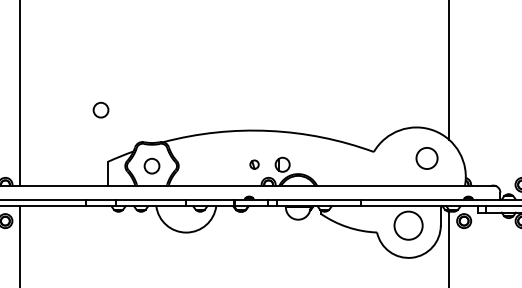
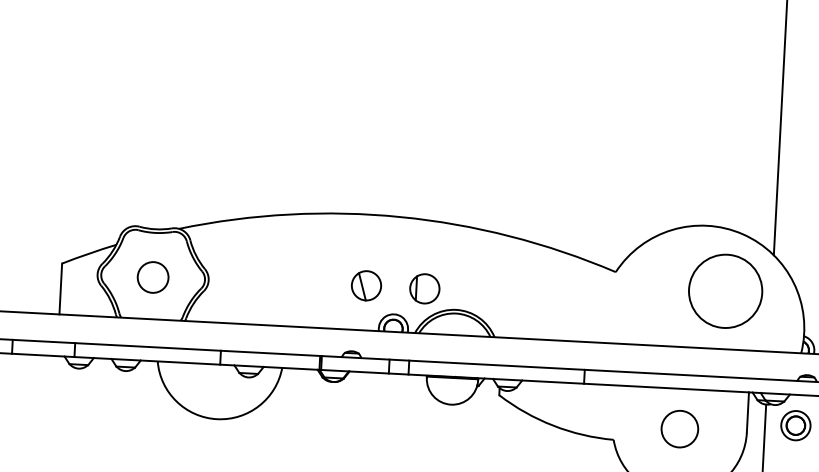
circle: (100, 109) -> (52, 154), removed
circle: (426, 158) -> (724, 291), size x1.67
part: (254, 164) -> (366, 285), size x1.67
circle: (408, 225) -> (679, 428), size x0.62

